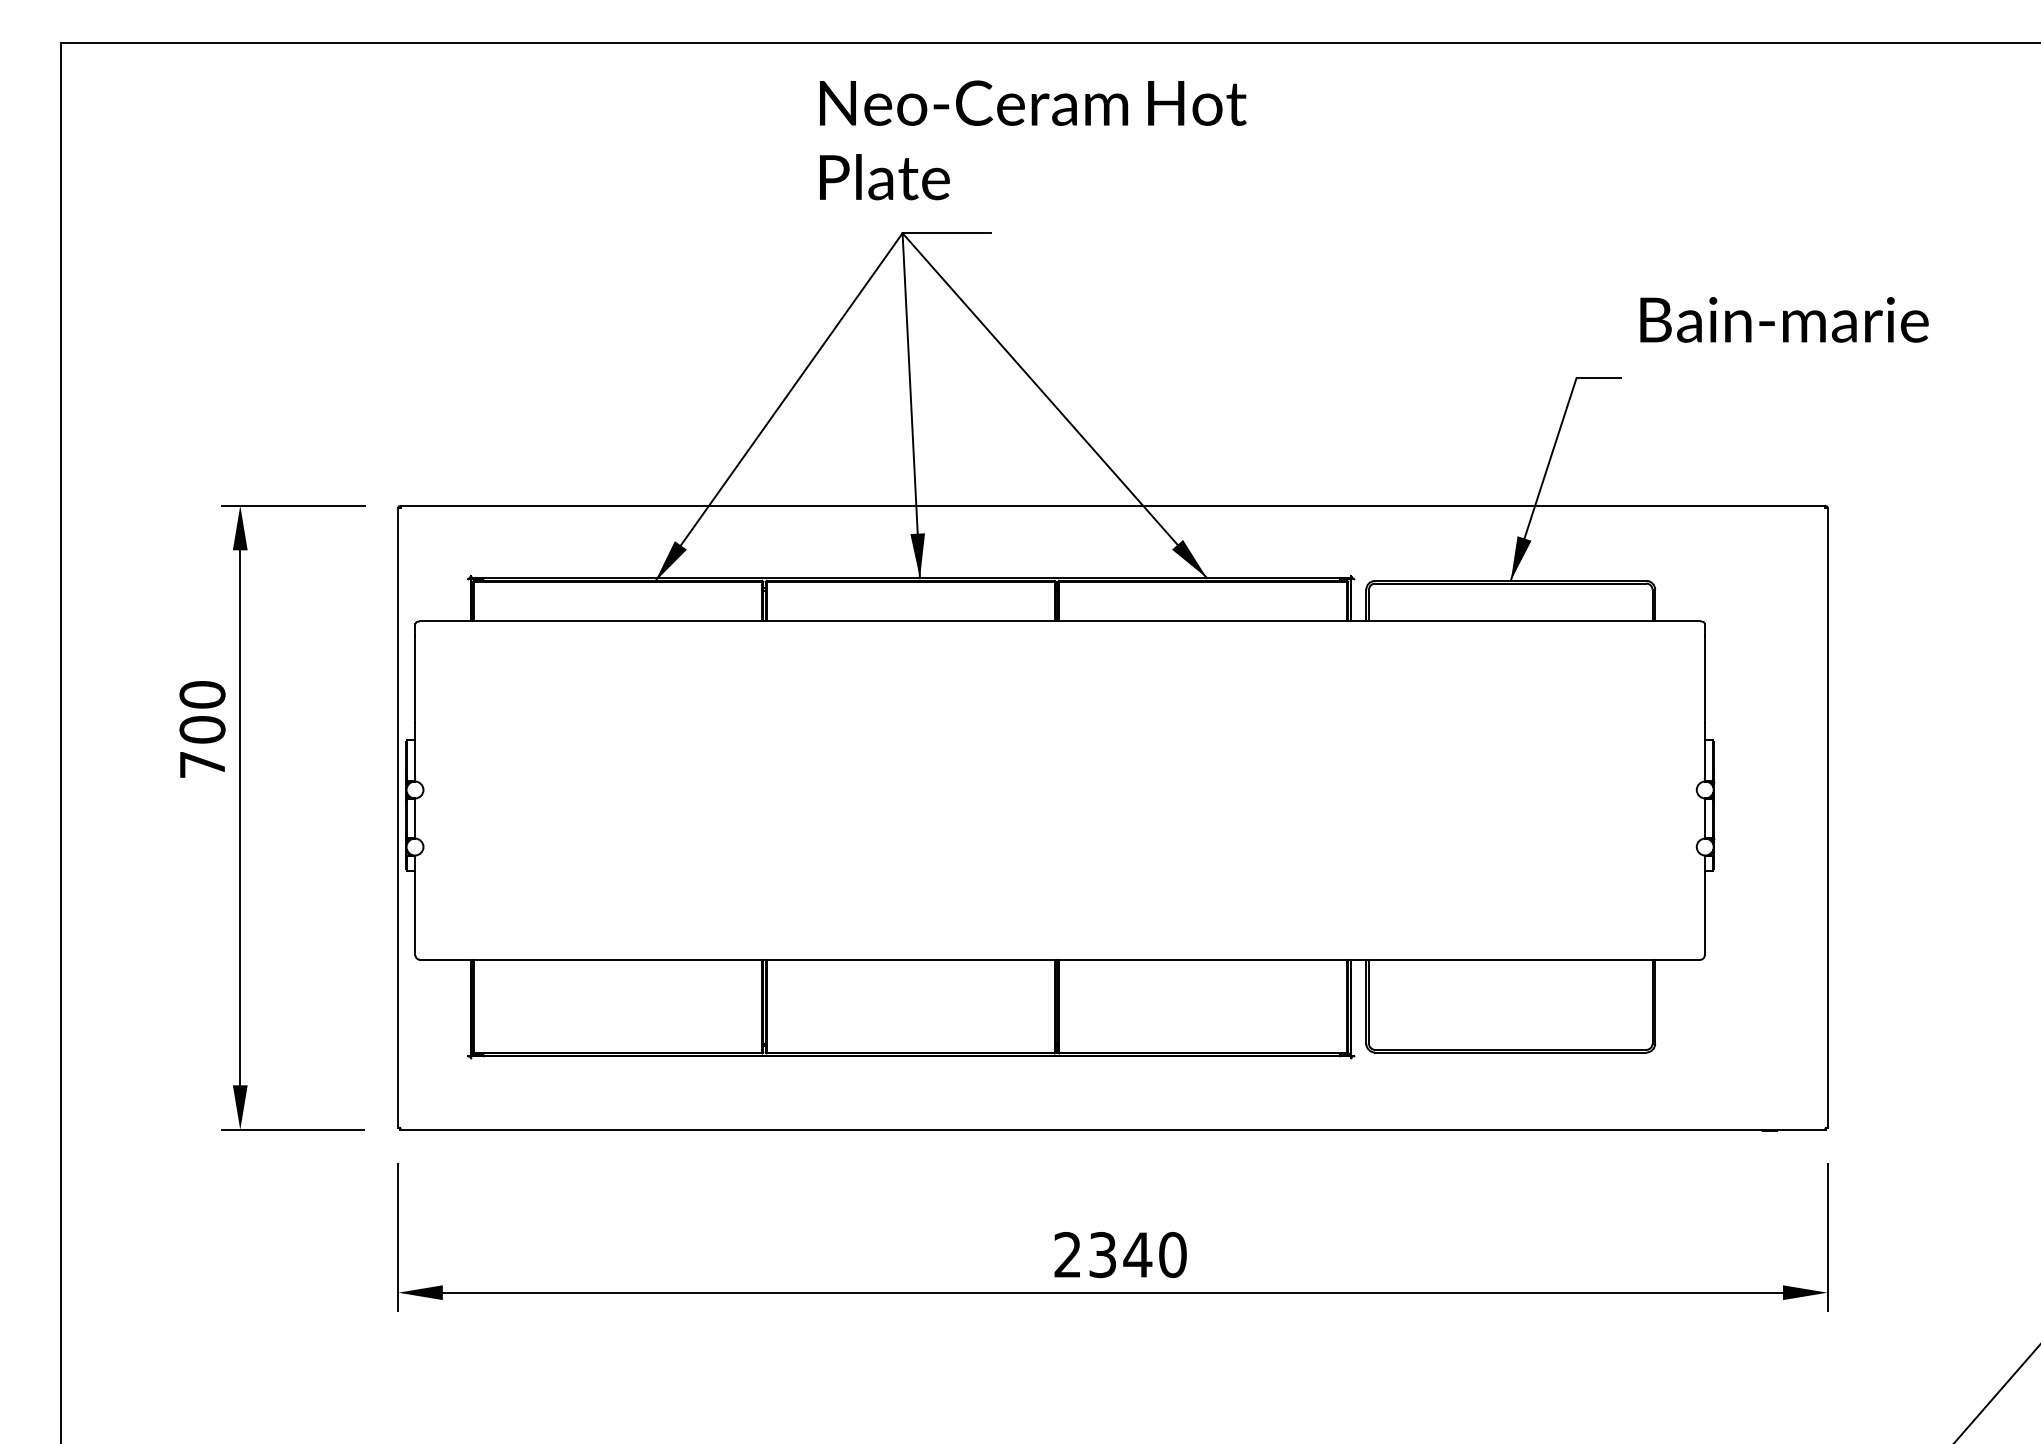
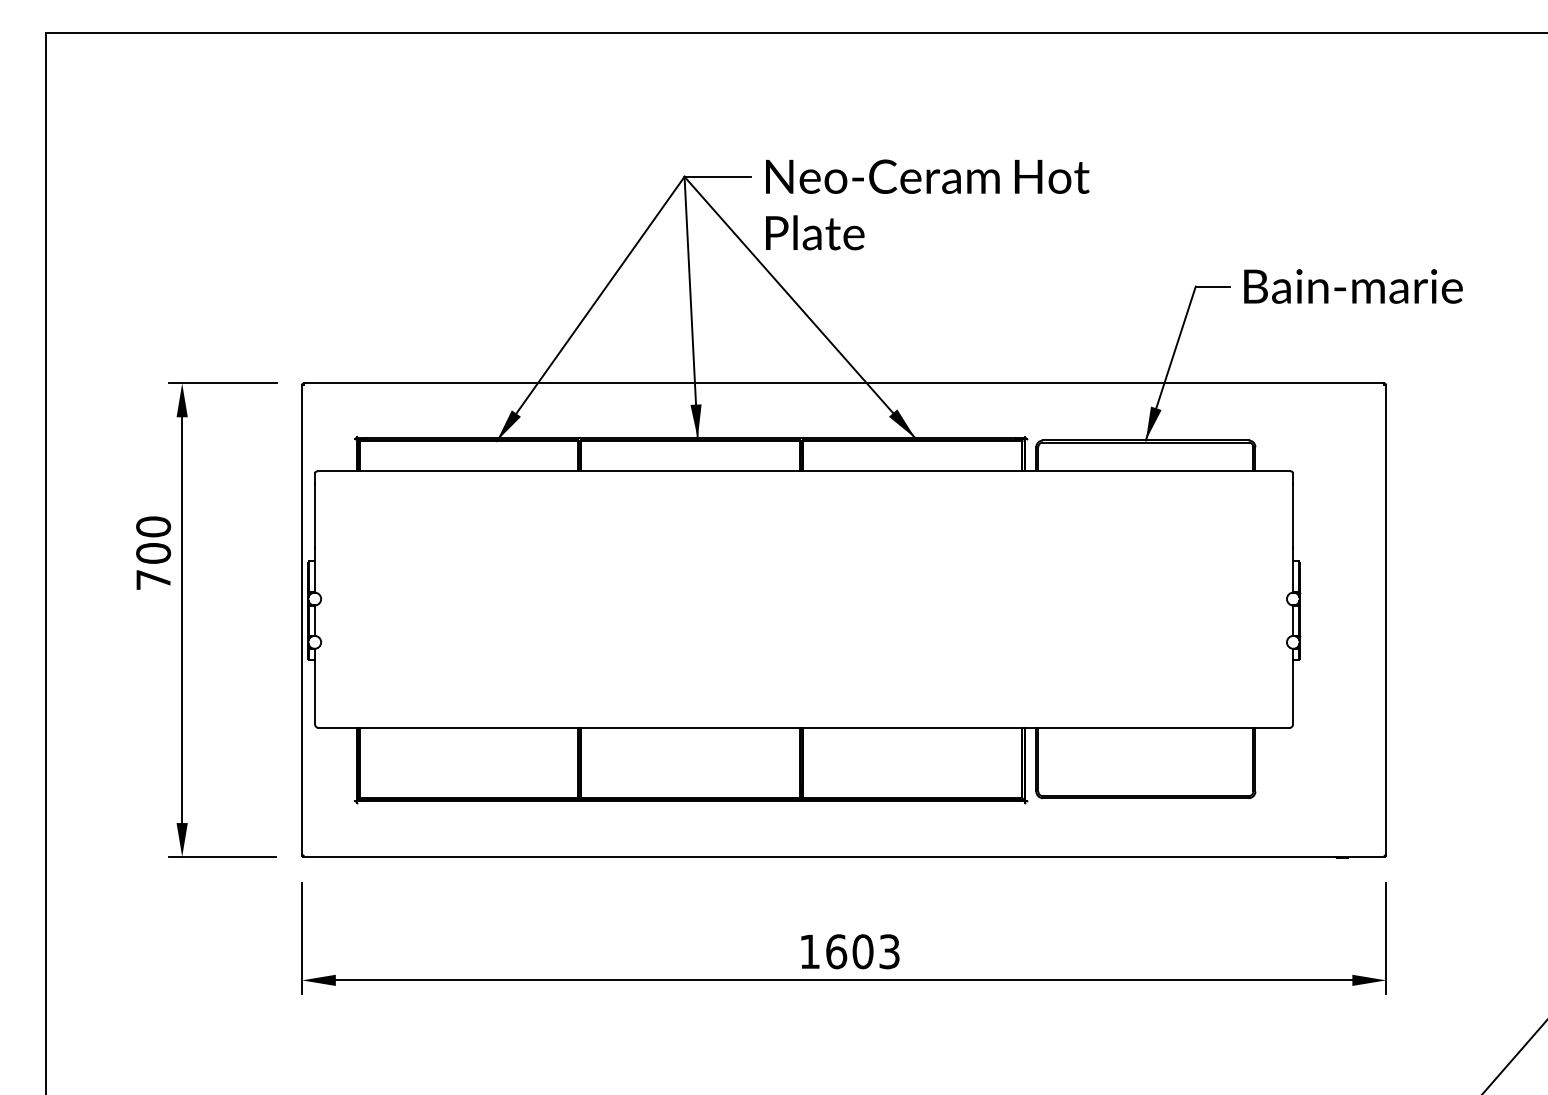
text: (1033, 140) -> (927, 205), moved
text: (1784, 319) -> (1353, 286), moved
text: (1120, 1255) -> (849, 952), 2340 -> 1603

